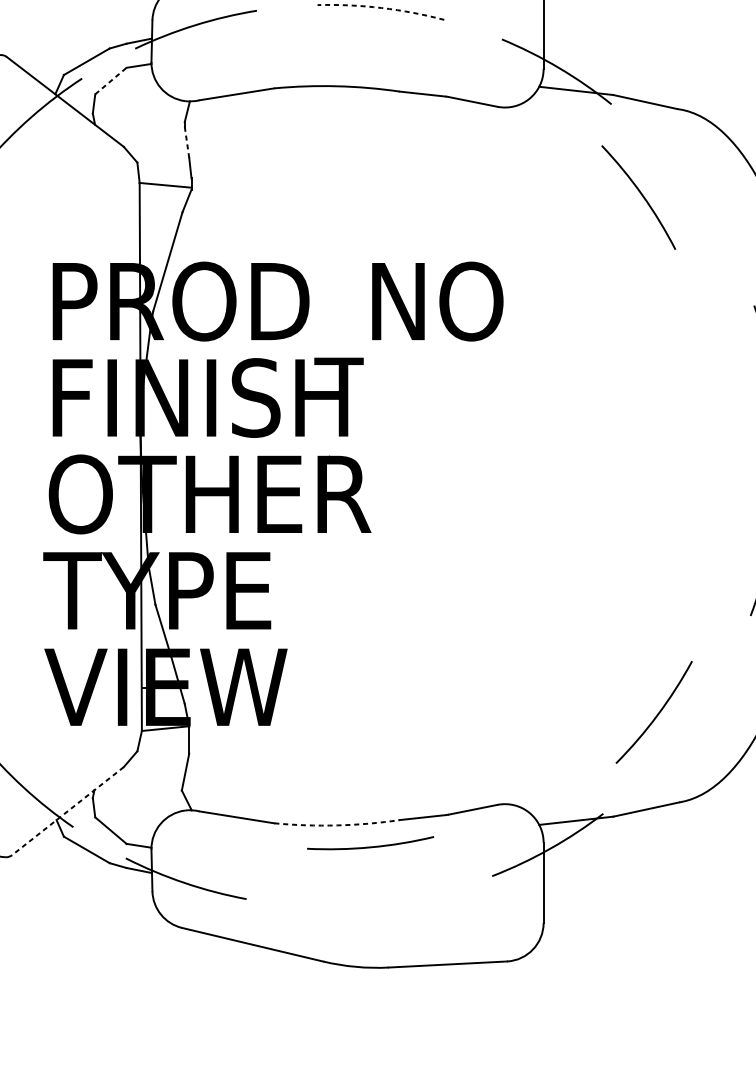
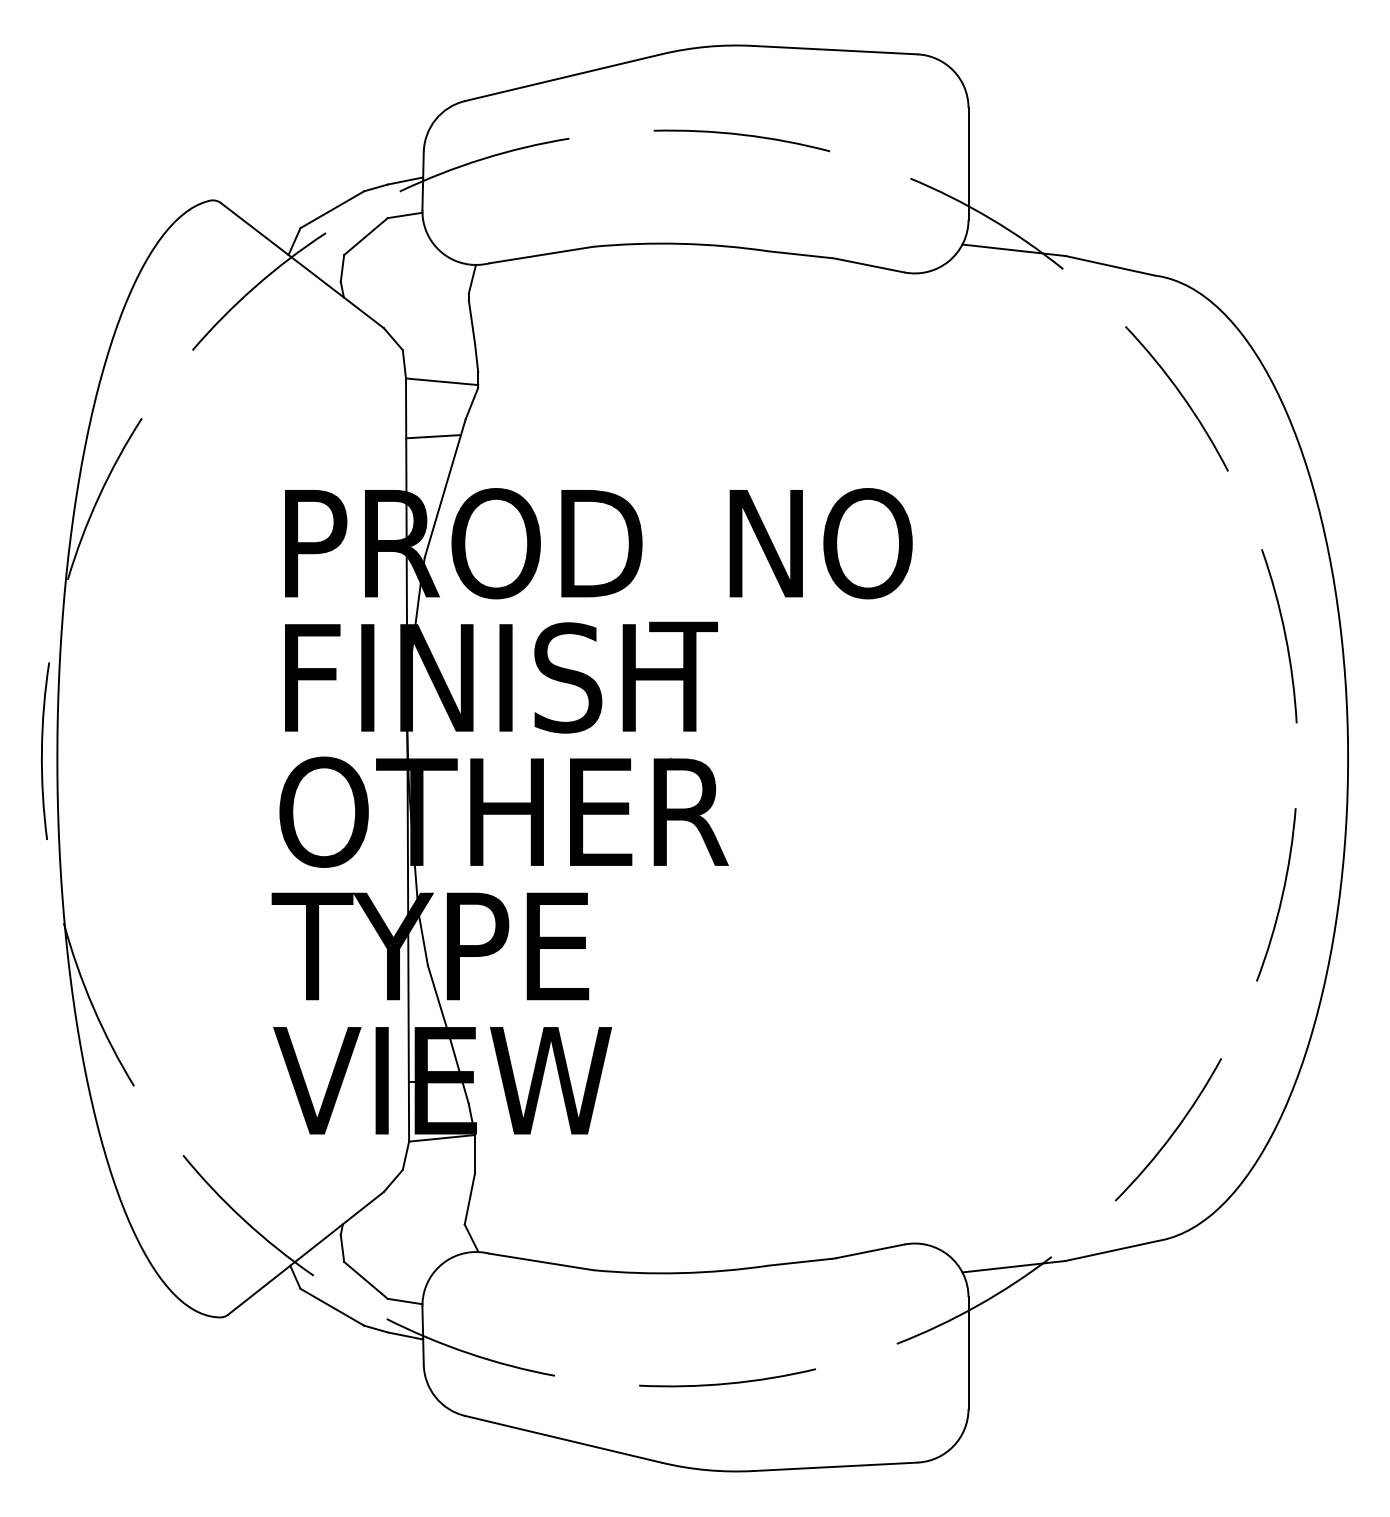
arc: (381, 7) -> (742, 134), dashed -> solid
line: (110, 81) -> (365, 236), dashed -> solid
line: (186, 142) -> (471, 321), dashed -> solid
arc: (641, 195) -> (1180, 395), moved
line: (159, 224) -> (433, 436), added
arc: (657, 714) -> (1172, 1132), moved
line: (67, 811) -> (305, 1253), dashed -> solid
arc: (336, 825) -> (680, 1273), dashed -> solid
arc: (370, 846) -> (727, 1382), moved

